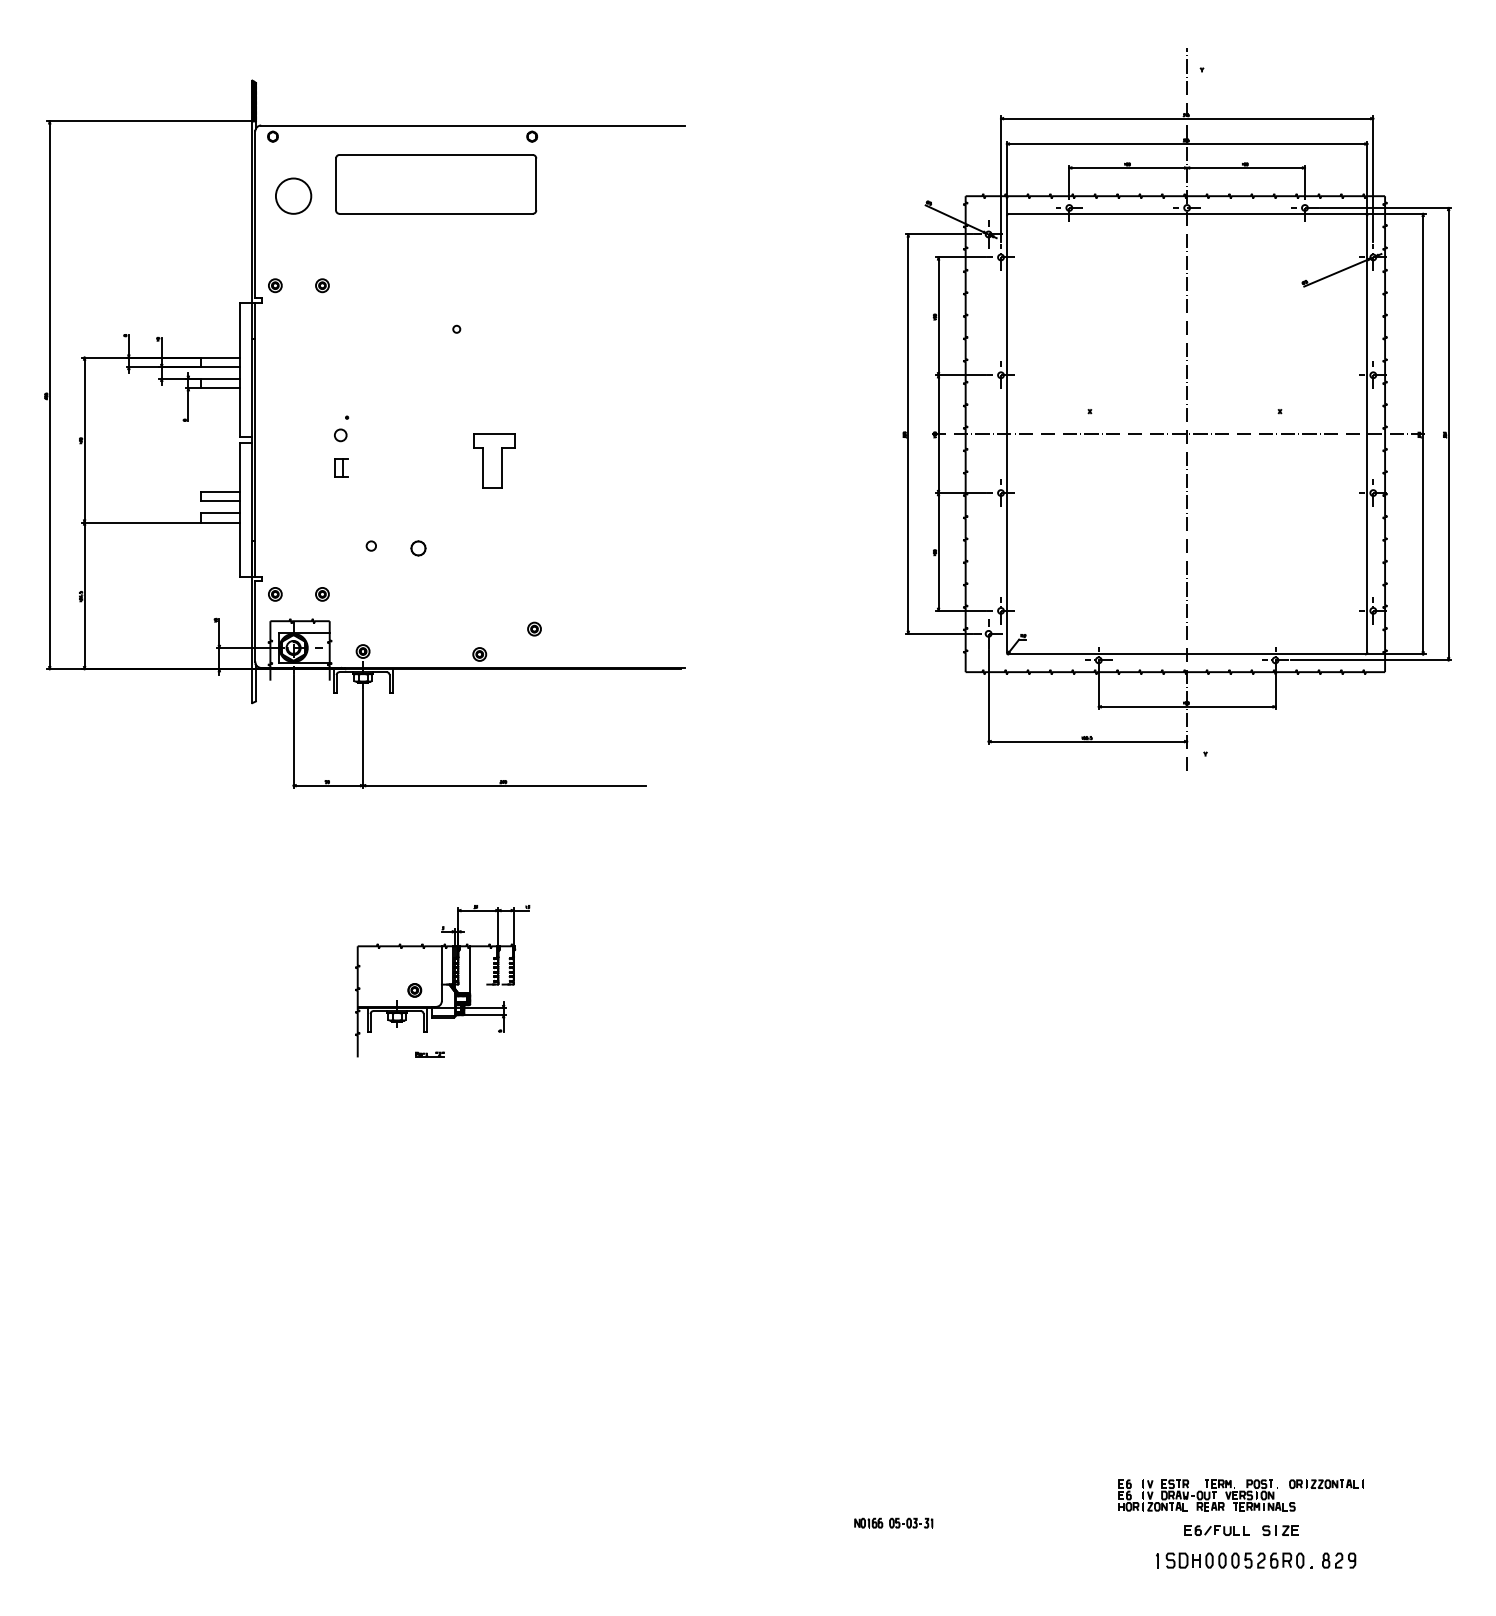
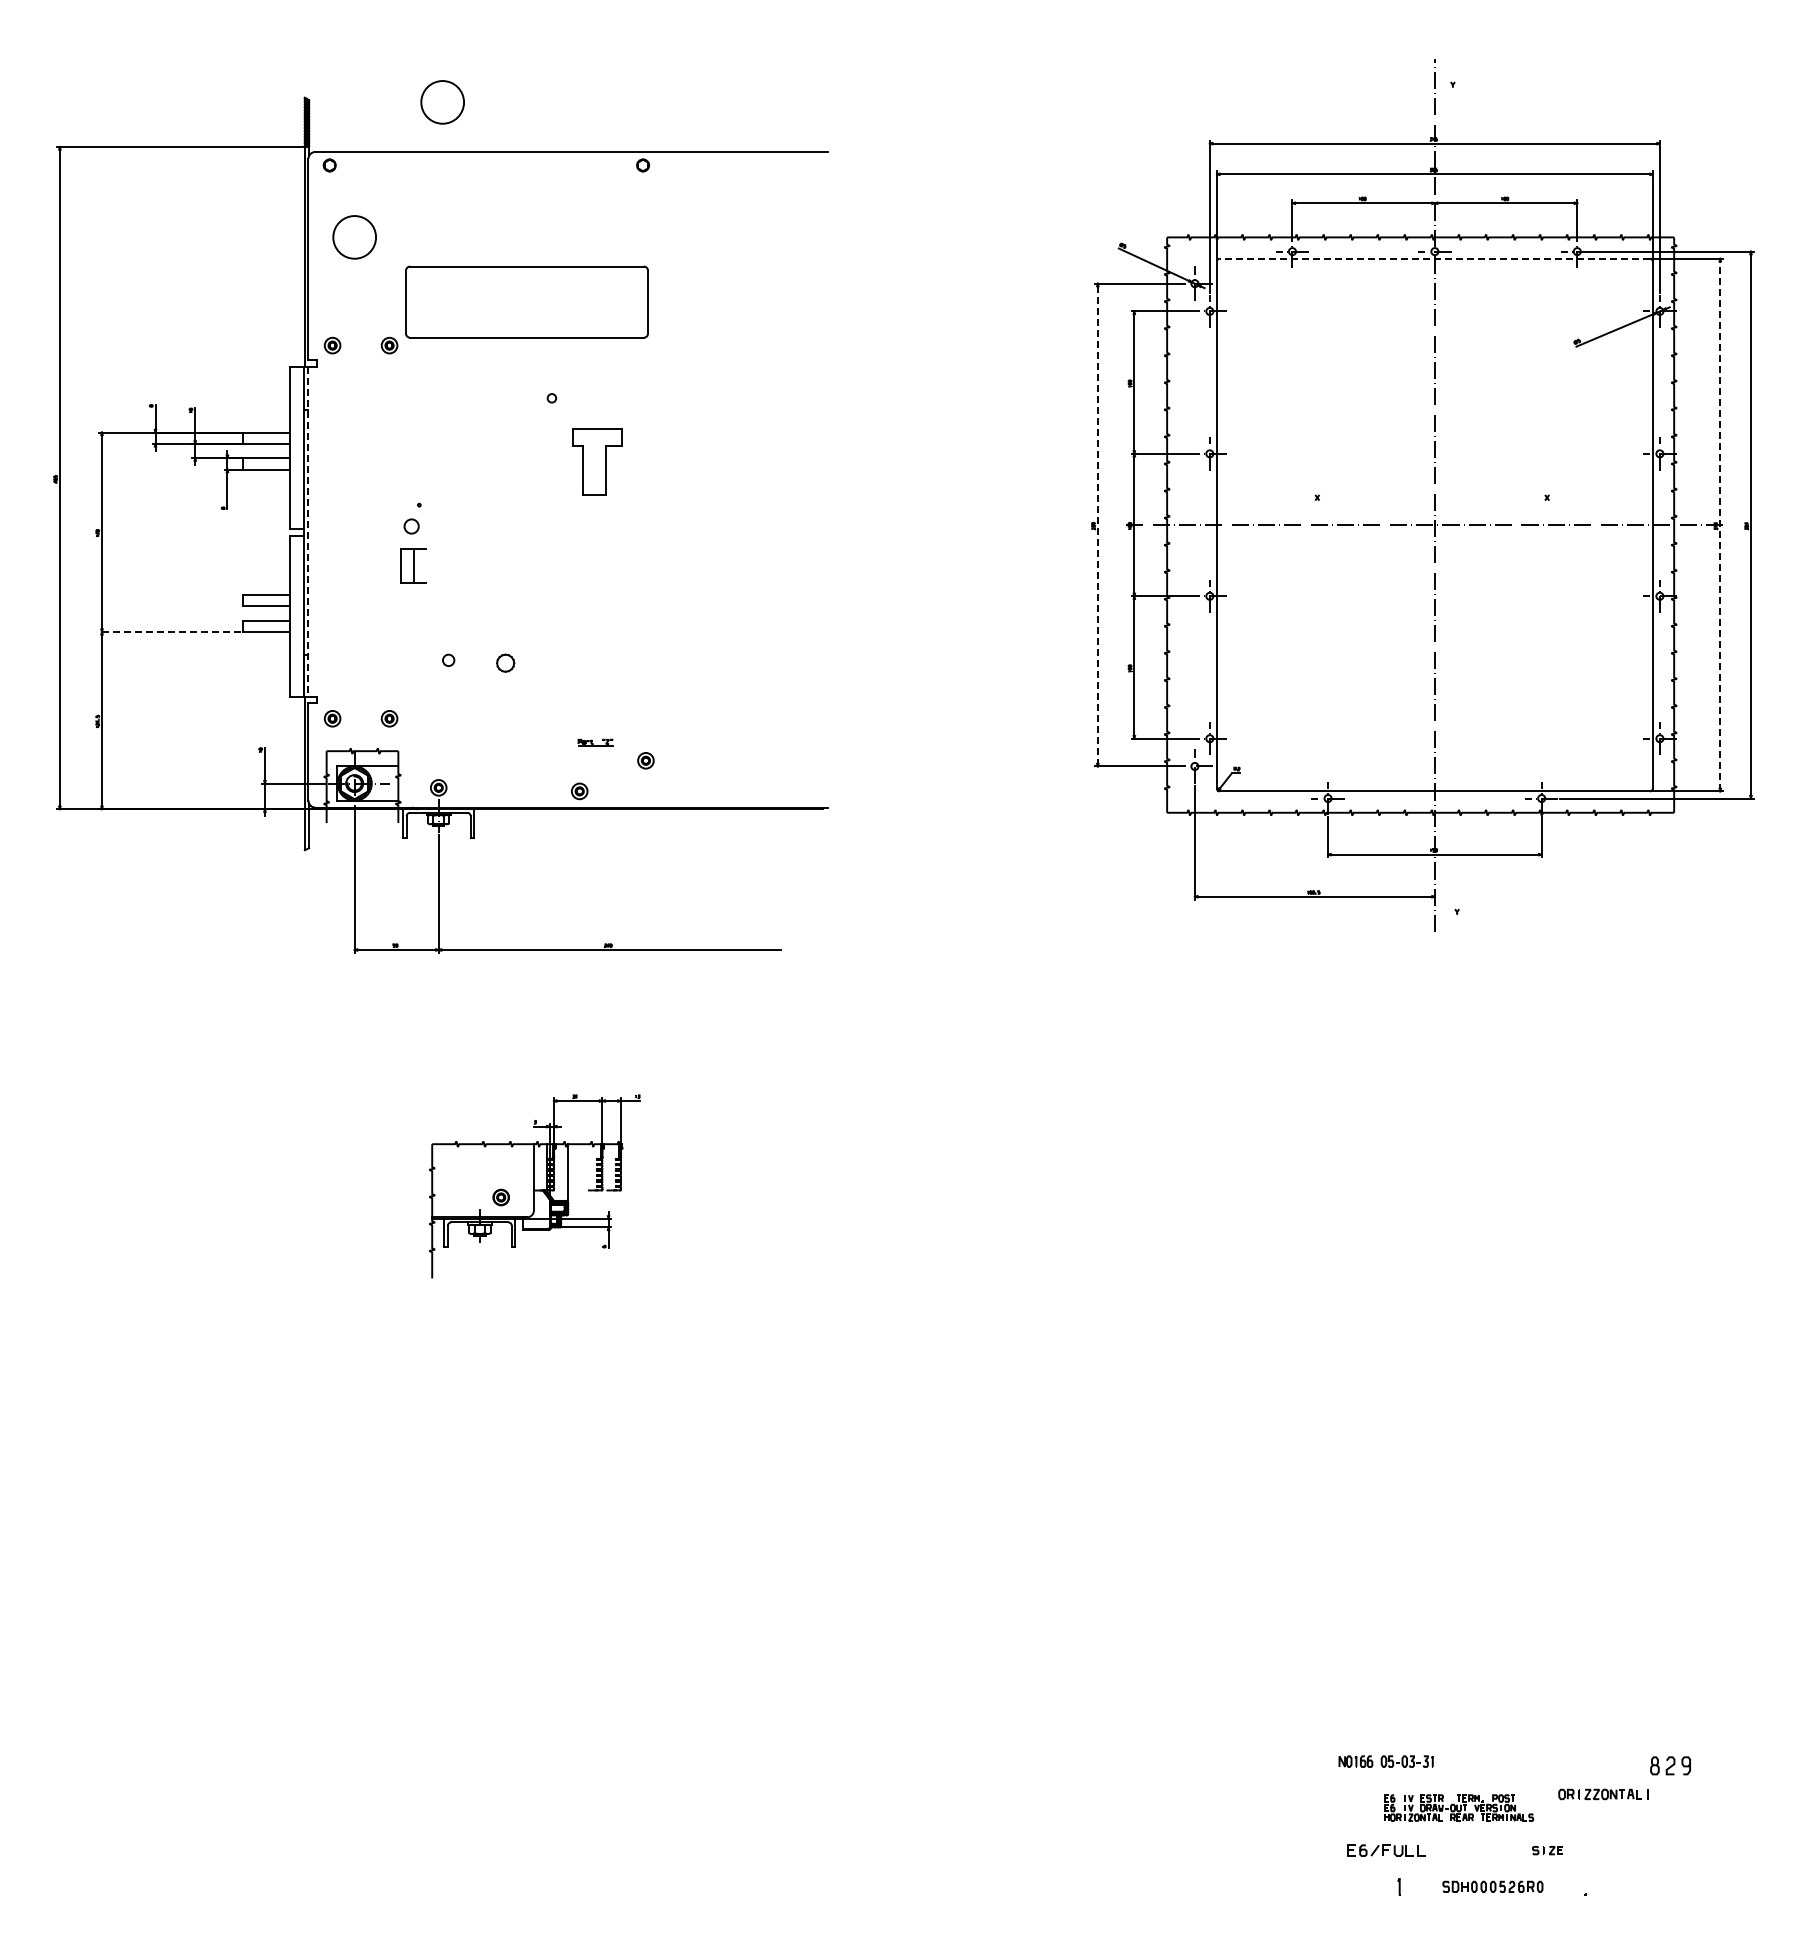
circle: (366, 84) -> (442, 102), added
part: (435, 183) -> (526, 301), moved
line: (1186, 213) -> (1434, 258), solid -> dashed
line: (908, 433) -> (1097, 524), solid -> dashed
line: (1423, 433) -> (1720, 524), solid -> dashed
line: (255, 440) -> (308, 532), solid -> dashed
part: (494, 460) -> (597, 461), moved
part: (341, 467) -> (412, 565), size x1.6
line: (140, 522) -> (169, 631), solid -> dashed
part: (429, 1054) -> (595, 742), moved
part: (1206, 1494) -> (1458, 1807), size x0.7
part: (893, 1523) -> (1385, 1761), moved
part: (1217, 1530) -> (1386, 1850), moved
part: (1280, 1530) -> (1547, 1850), size x0.7
part: (1234, 1560) -> (1492, 1886), size x0.6
part: (1339, 1560) -> (1670, 1765), moved

